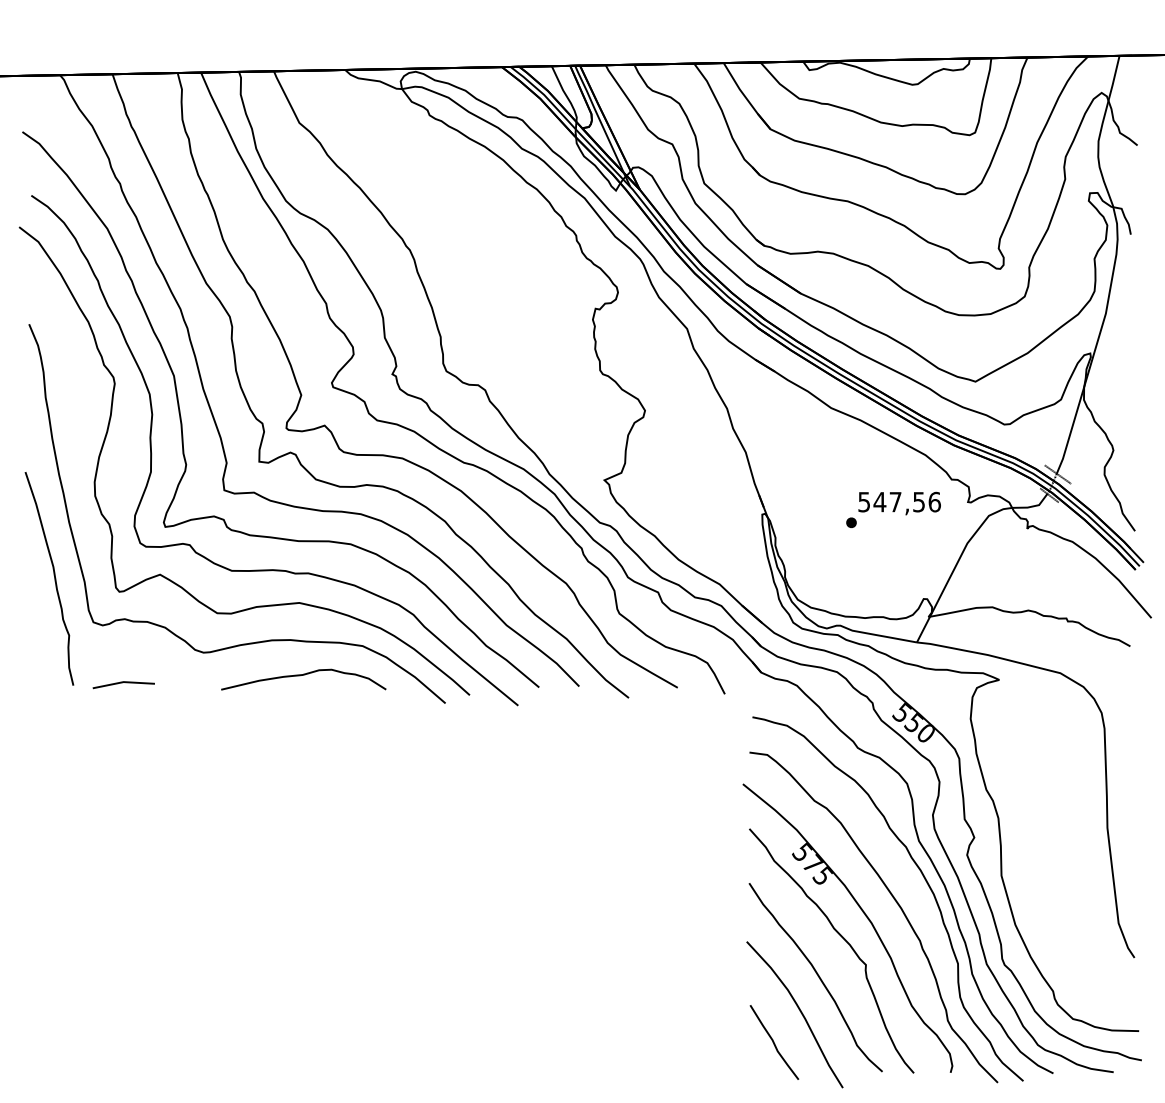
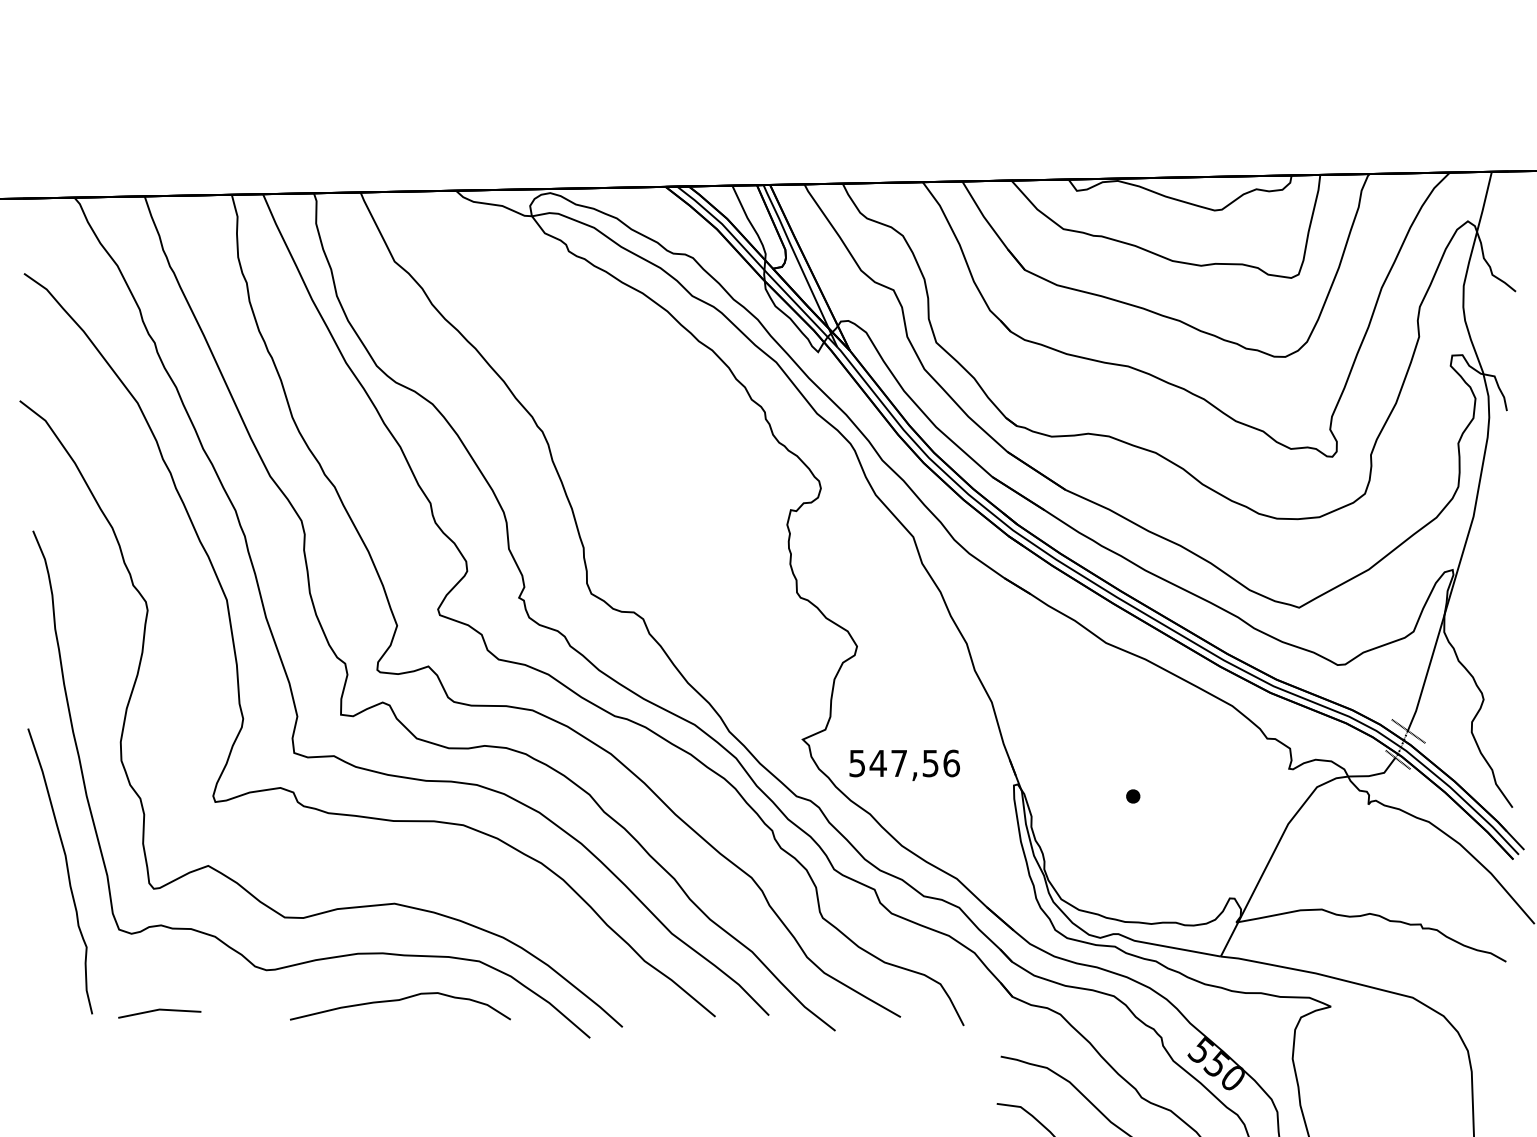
text: (899, 503) -> (904, 765), moved
part: (274, 569) -> (361, 858), removed

